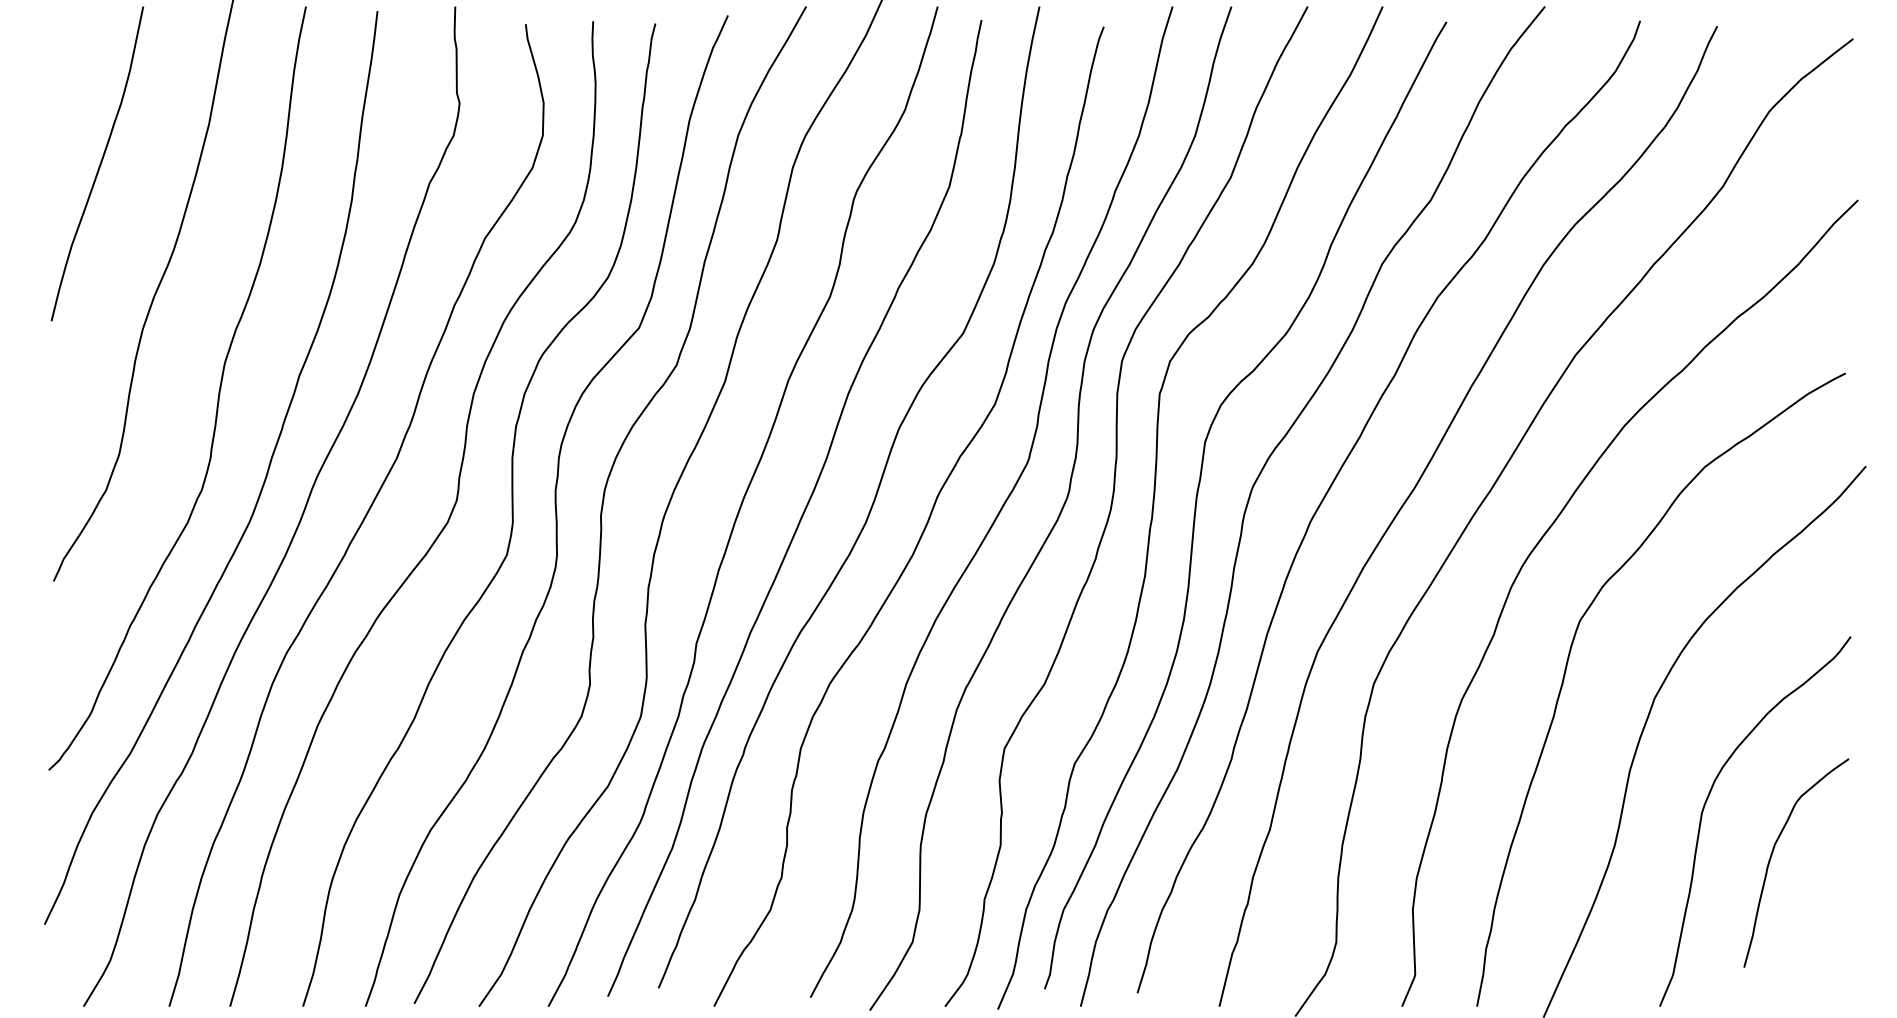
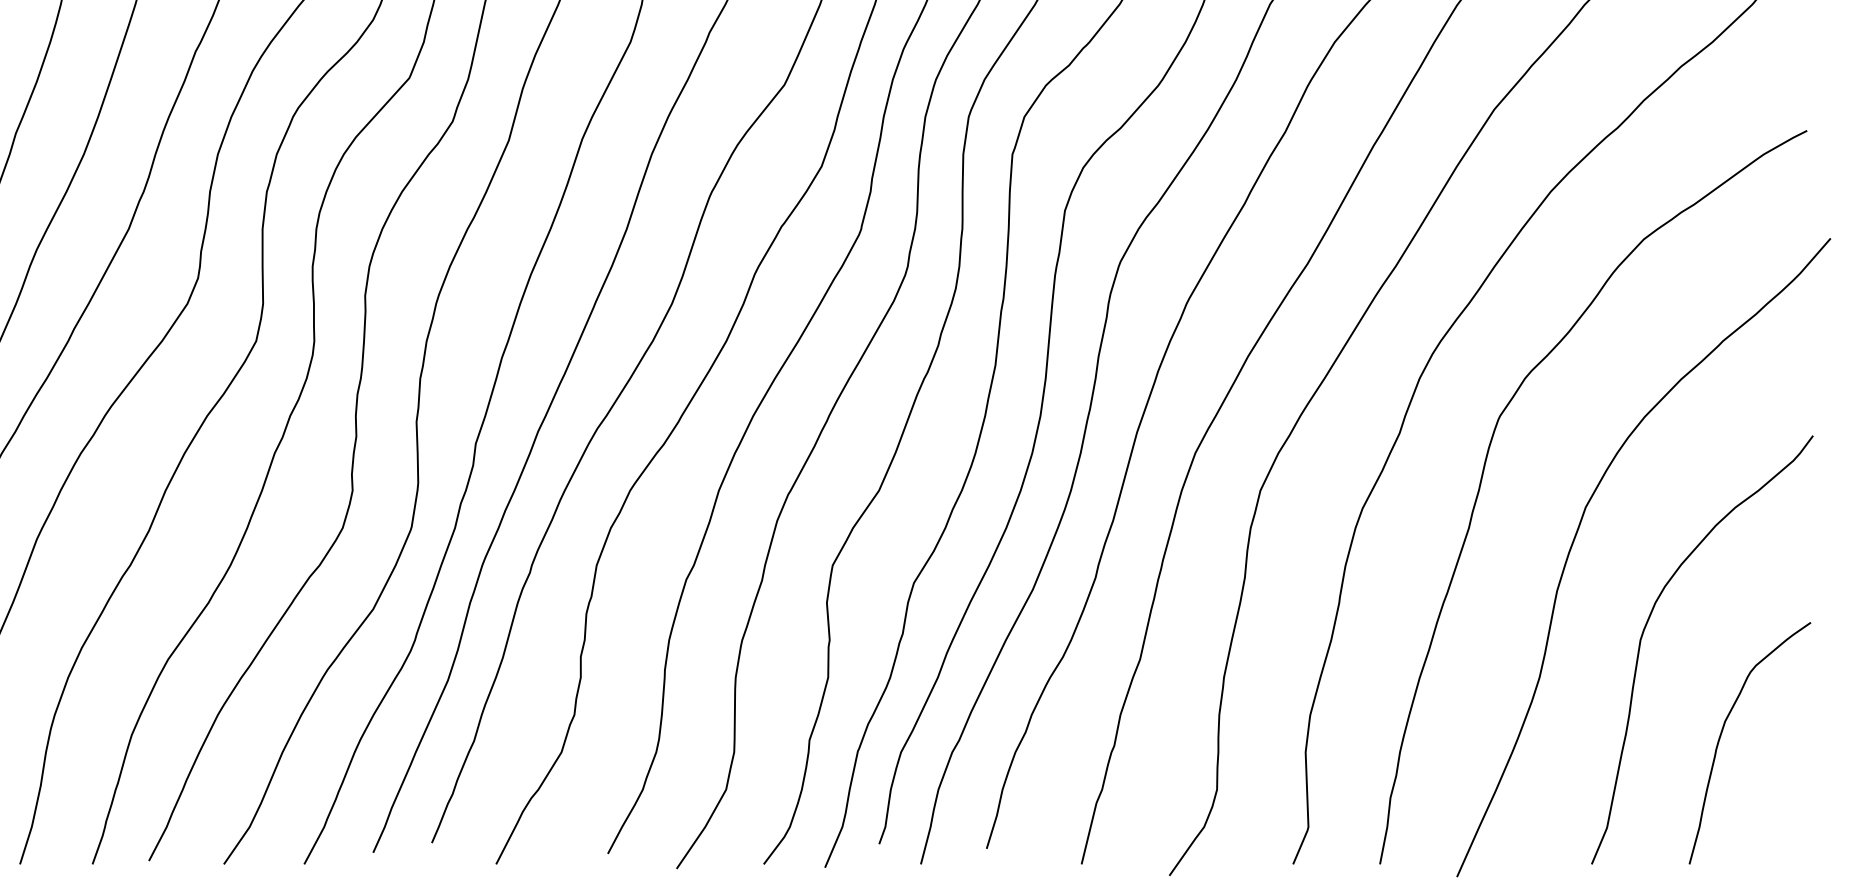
curve: (1772, 855) -> (1722, 734), moved

